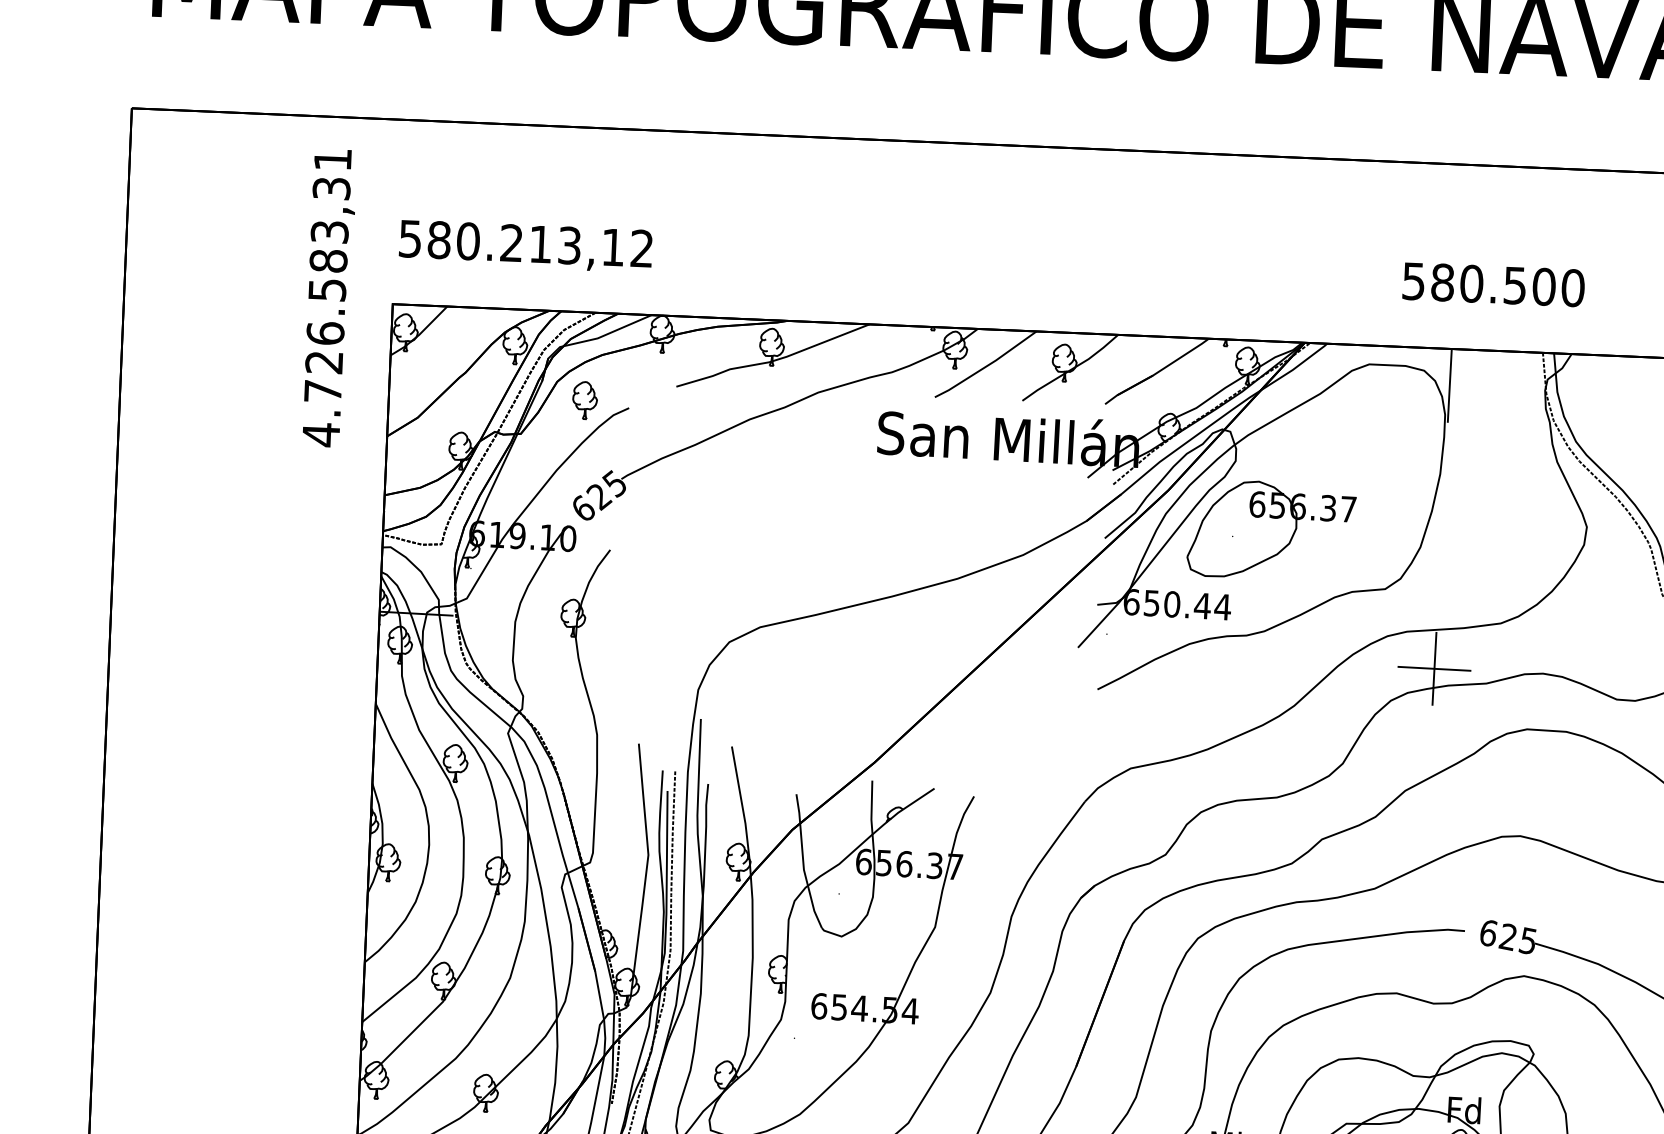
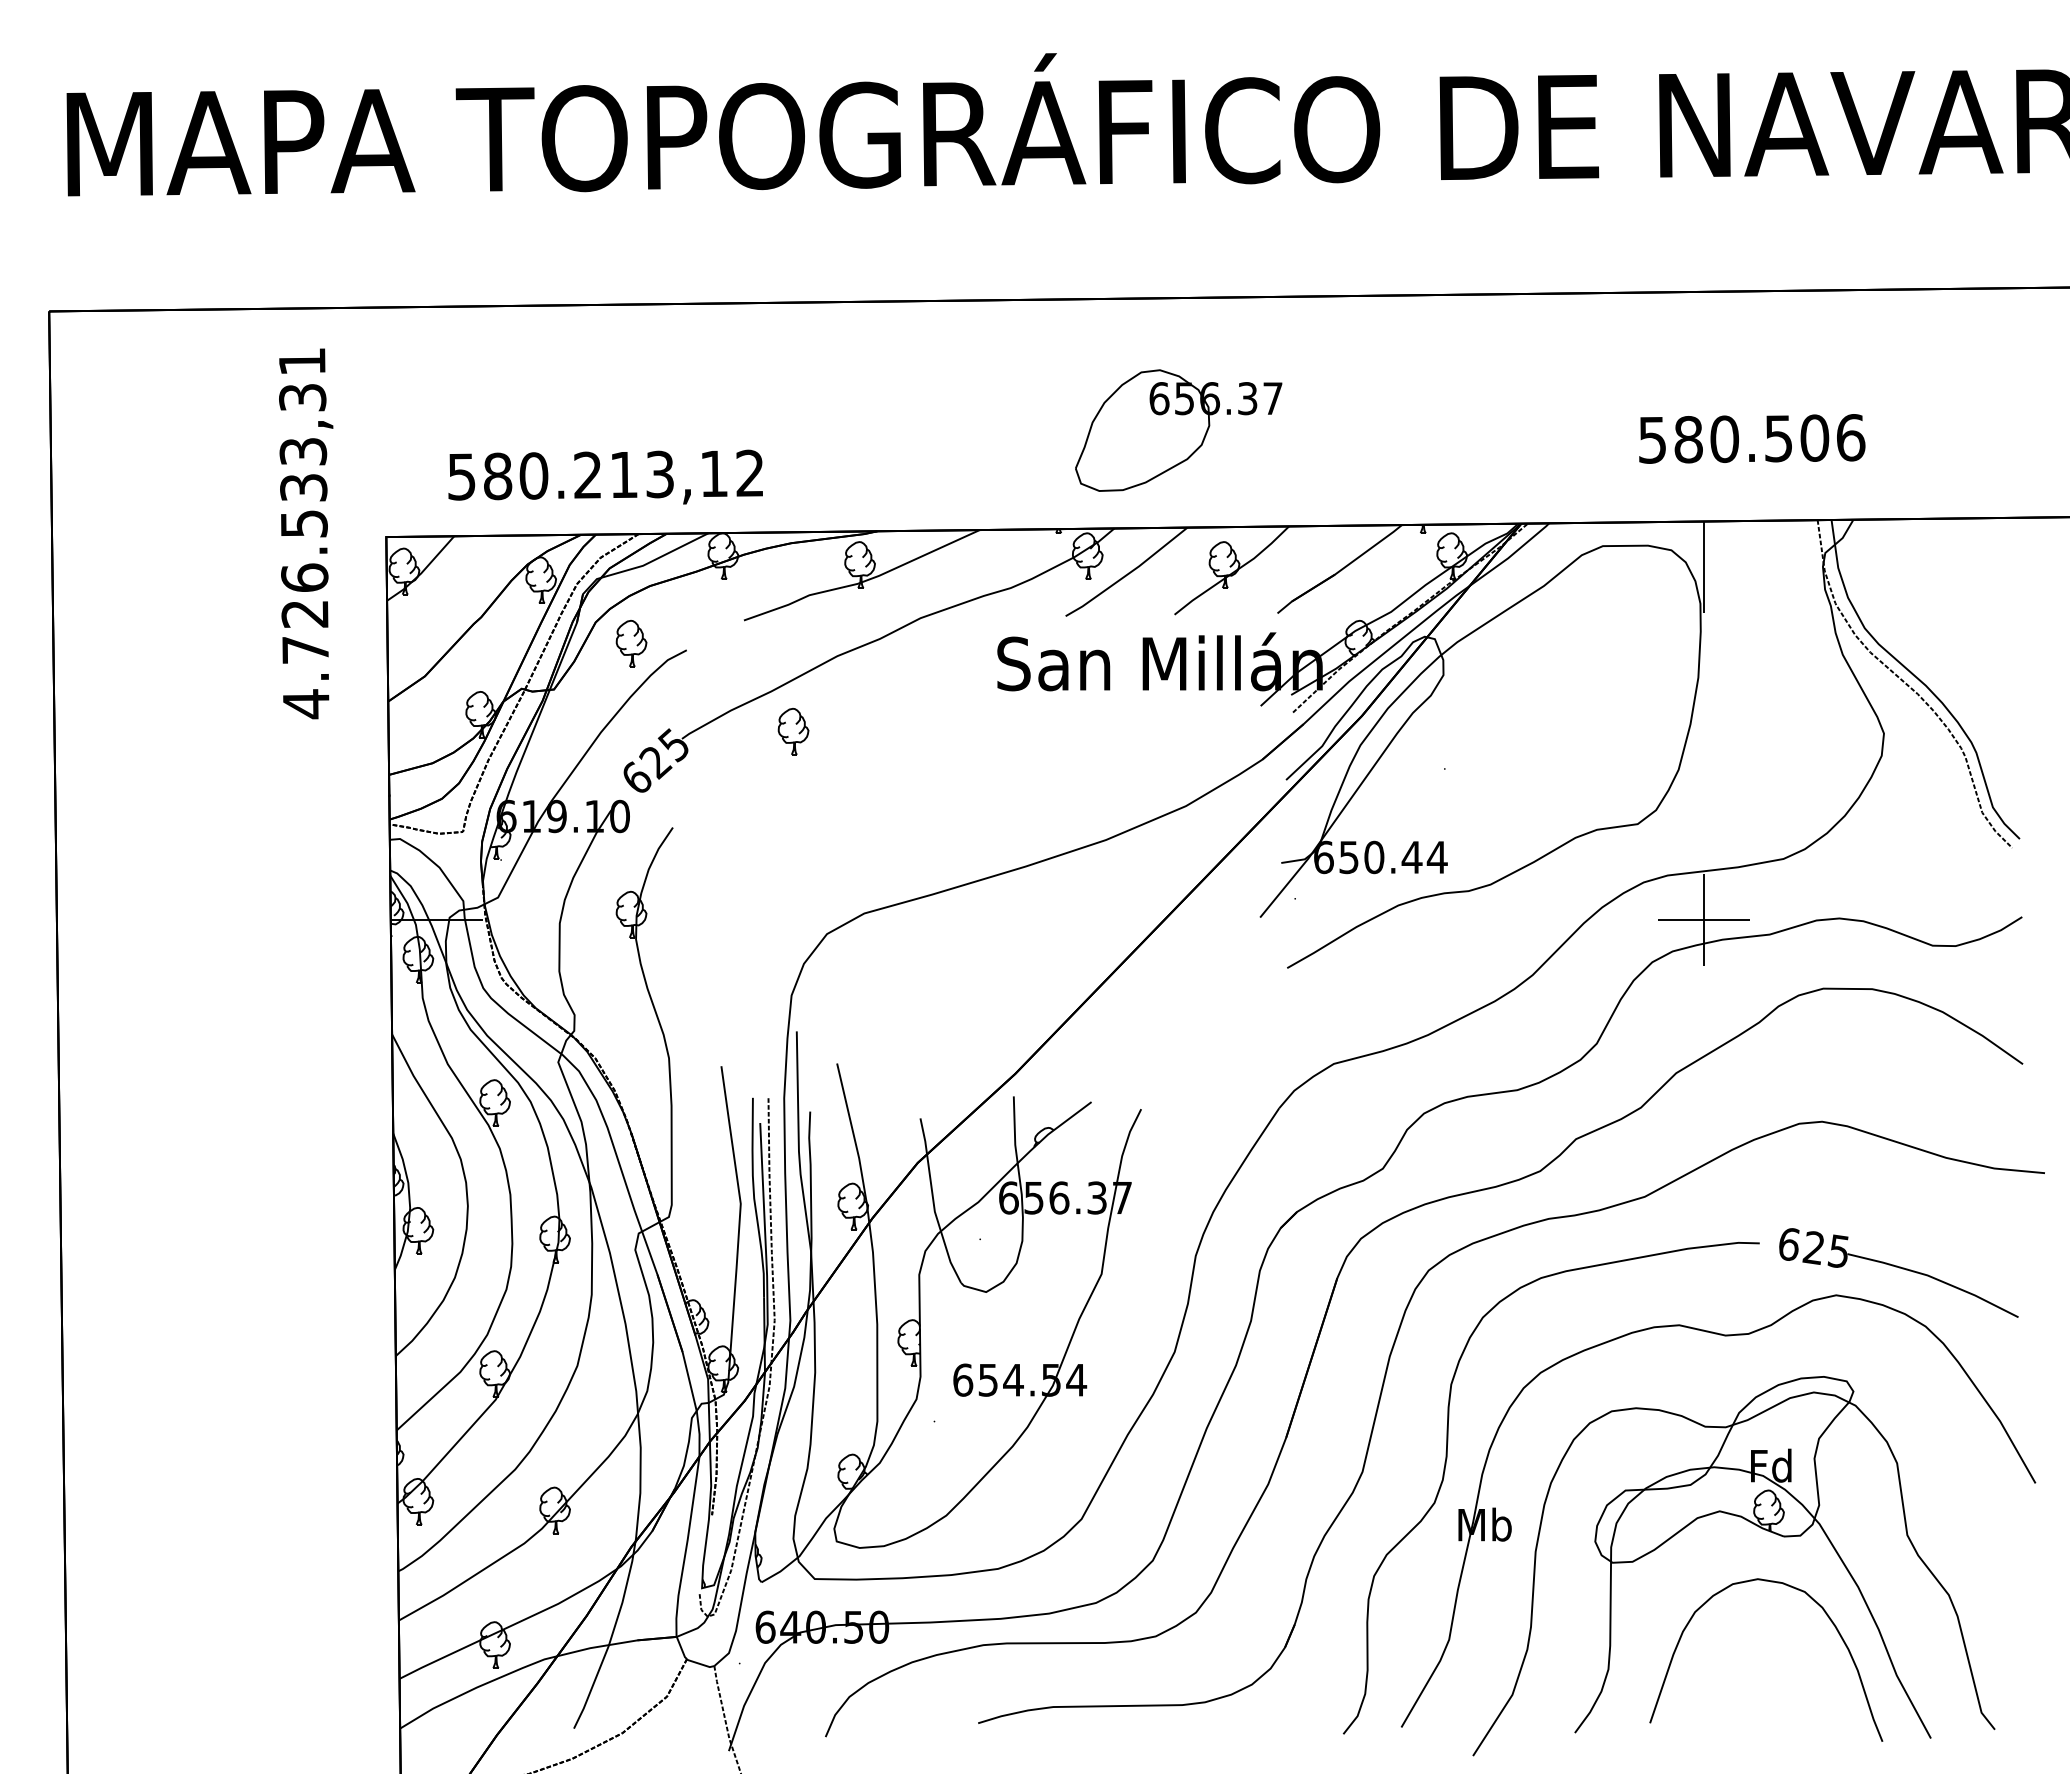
text: (525, 244) -> (605, 476), moved
text: (328, 260) -> (303, 487), 4.726.583,31 -> 4.726.533,31
text: (1572, 287) -> (1850, 437), 580.500 -> 580.506
part: (711, 478) -> (793, 731), added
part: (1271, 530) -> (1178, 430), moved

